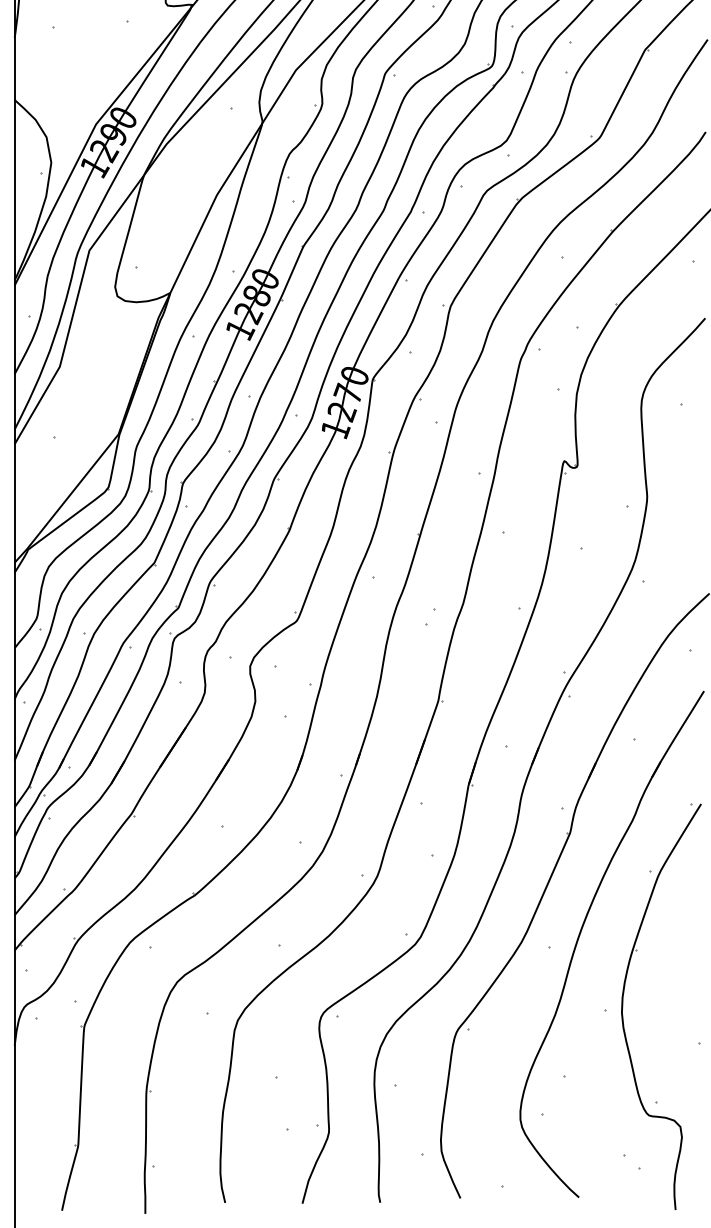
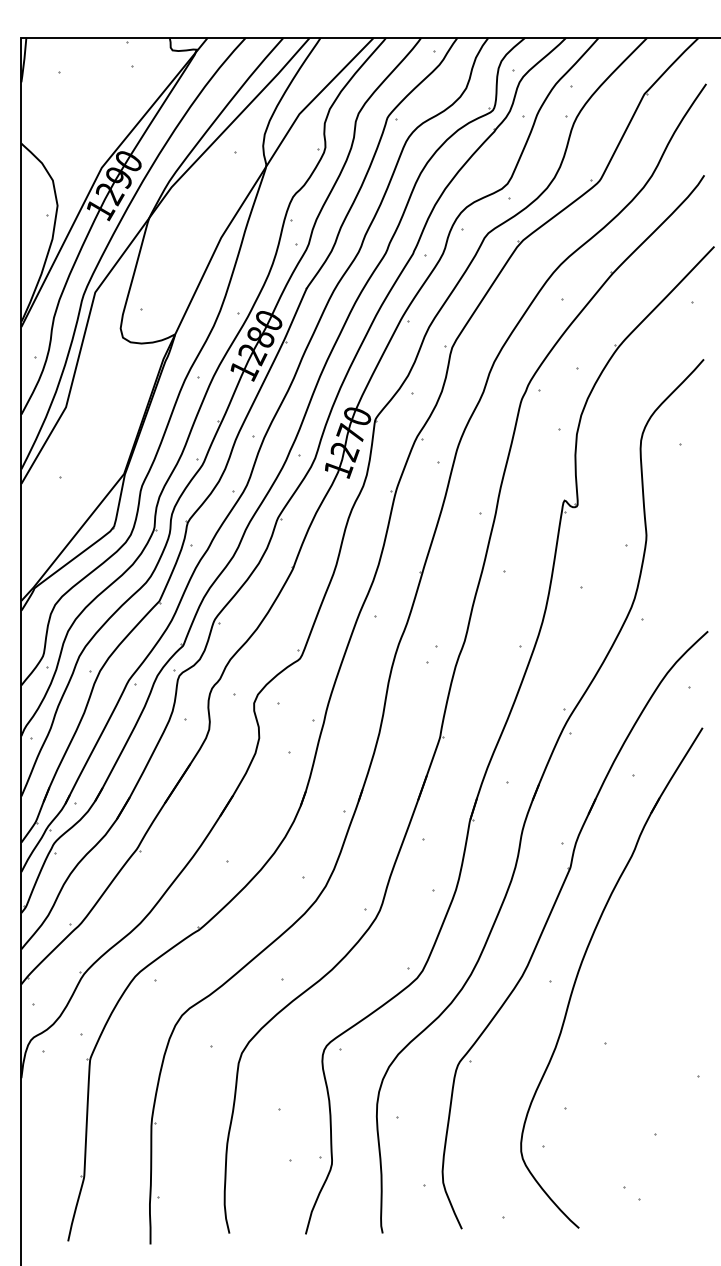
part: (622, 1006) -> (622, 1039), removed

